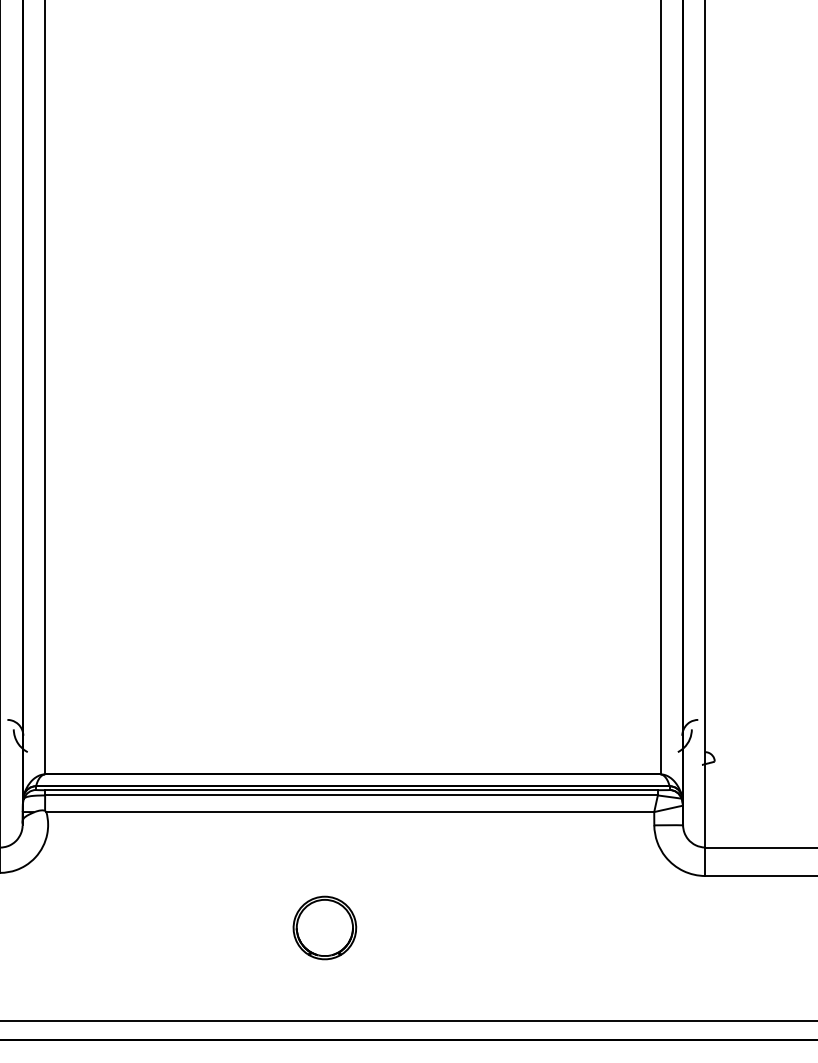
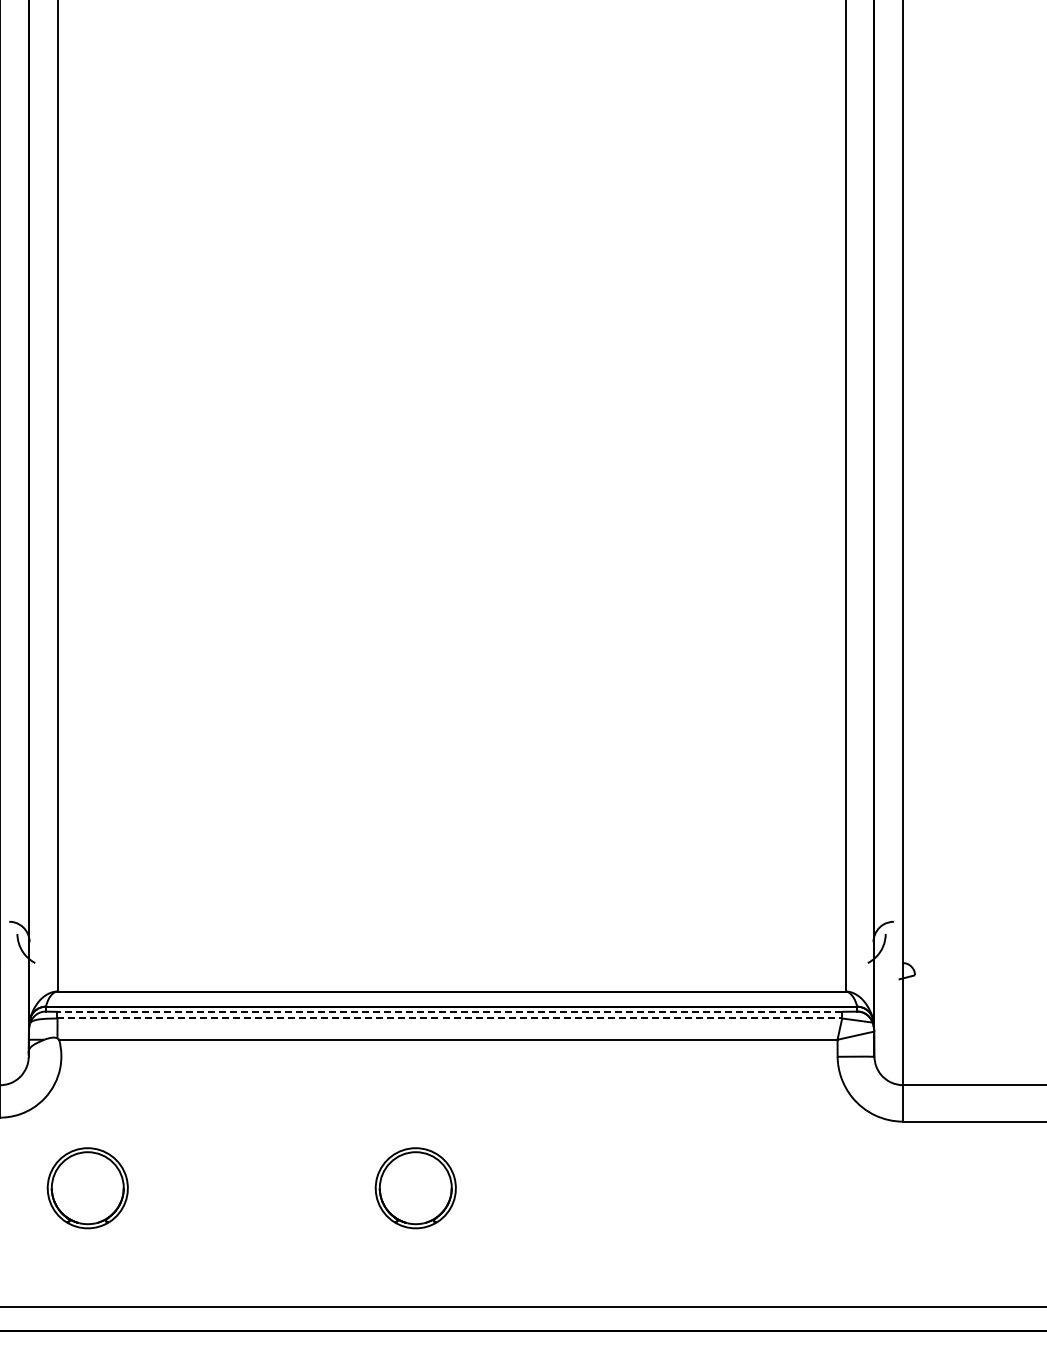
line: (351, 789) -> (449, 1011), solid -> dashed
line: (351, 795) -> (450, 1018), solid -> dashed
part: (68, 928) -> (87, 1188), added

